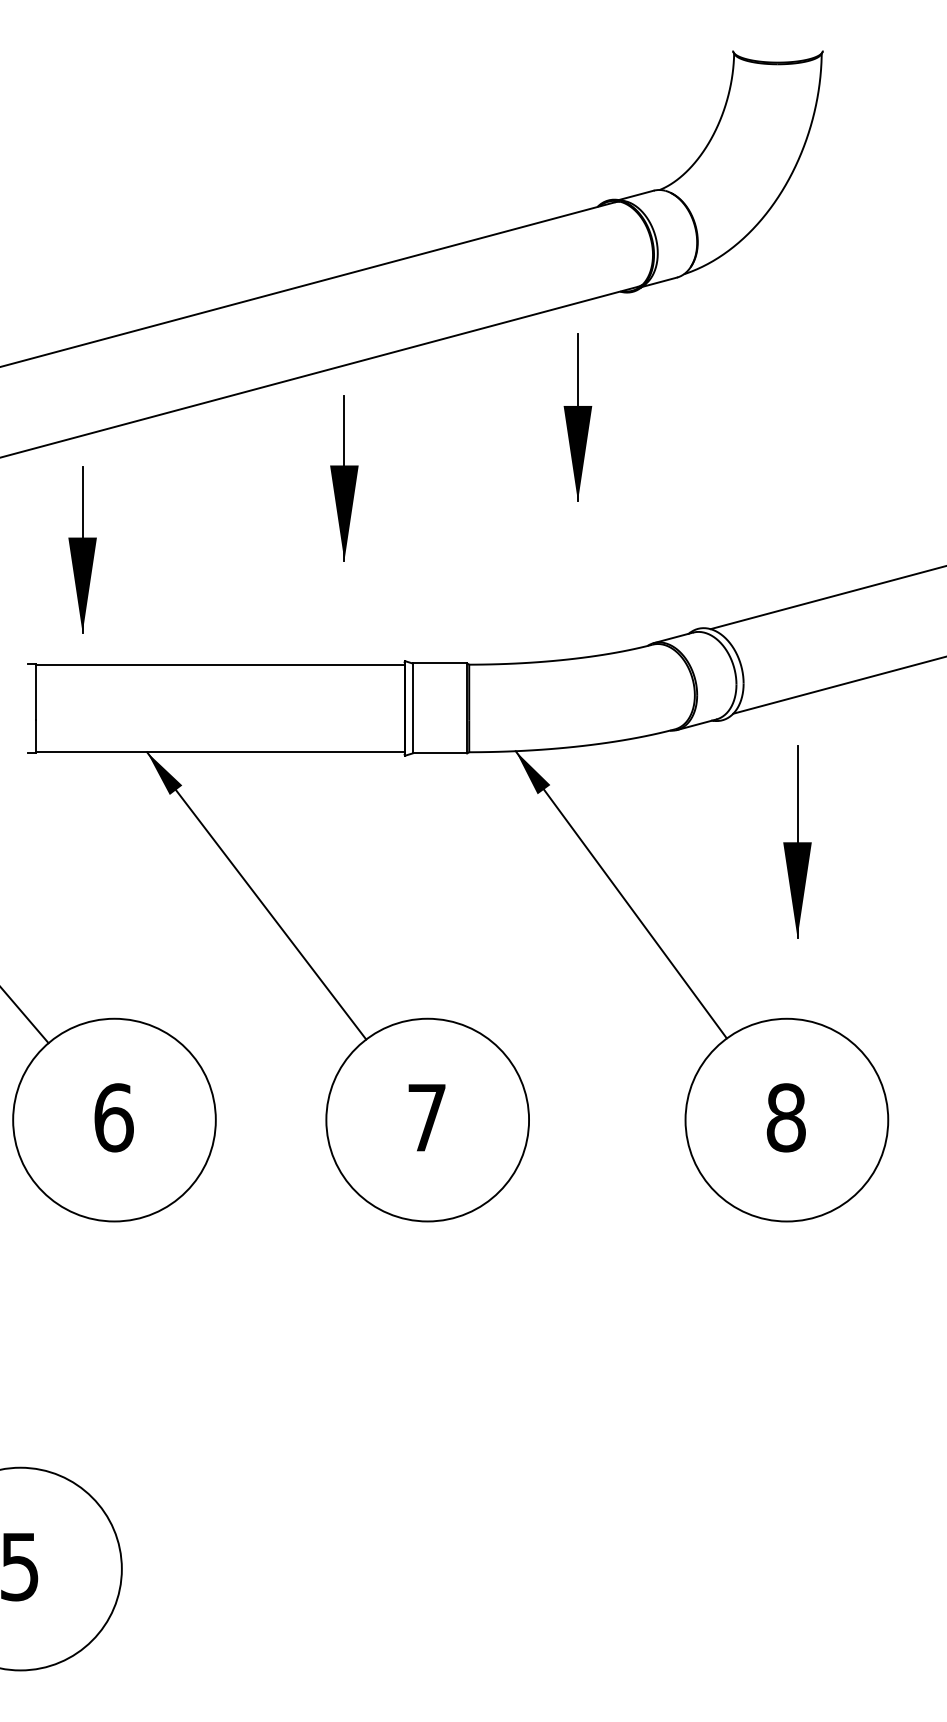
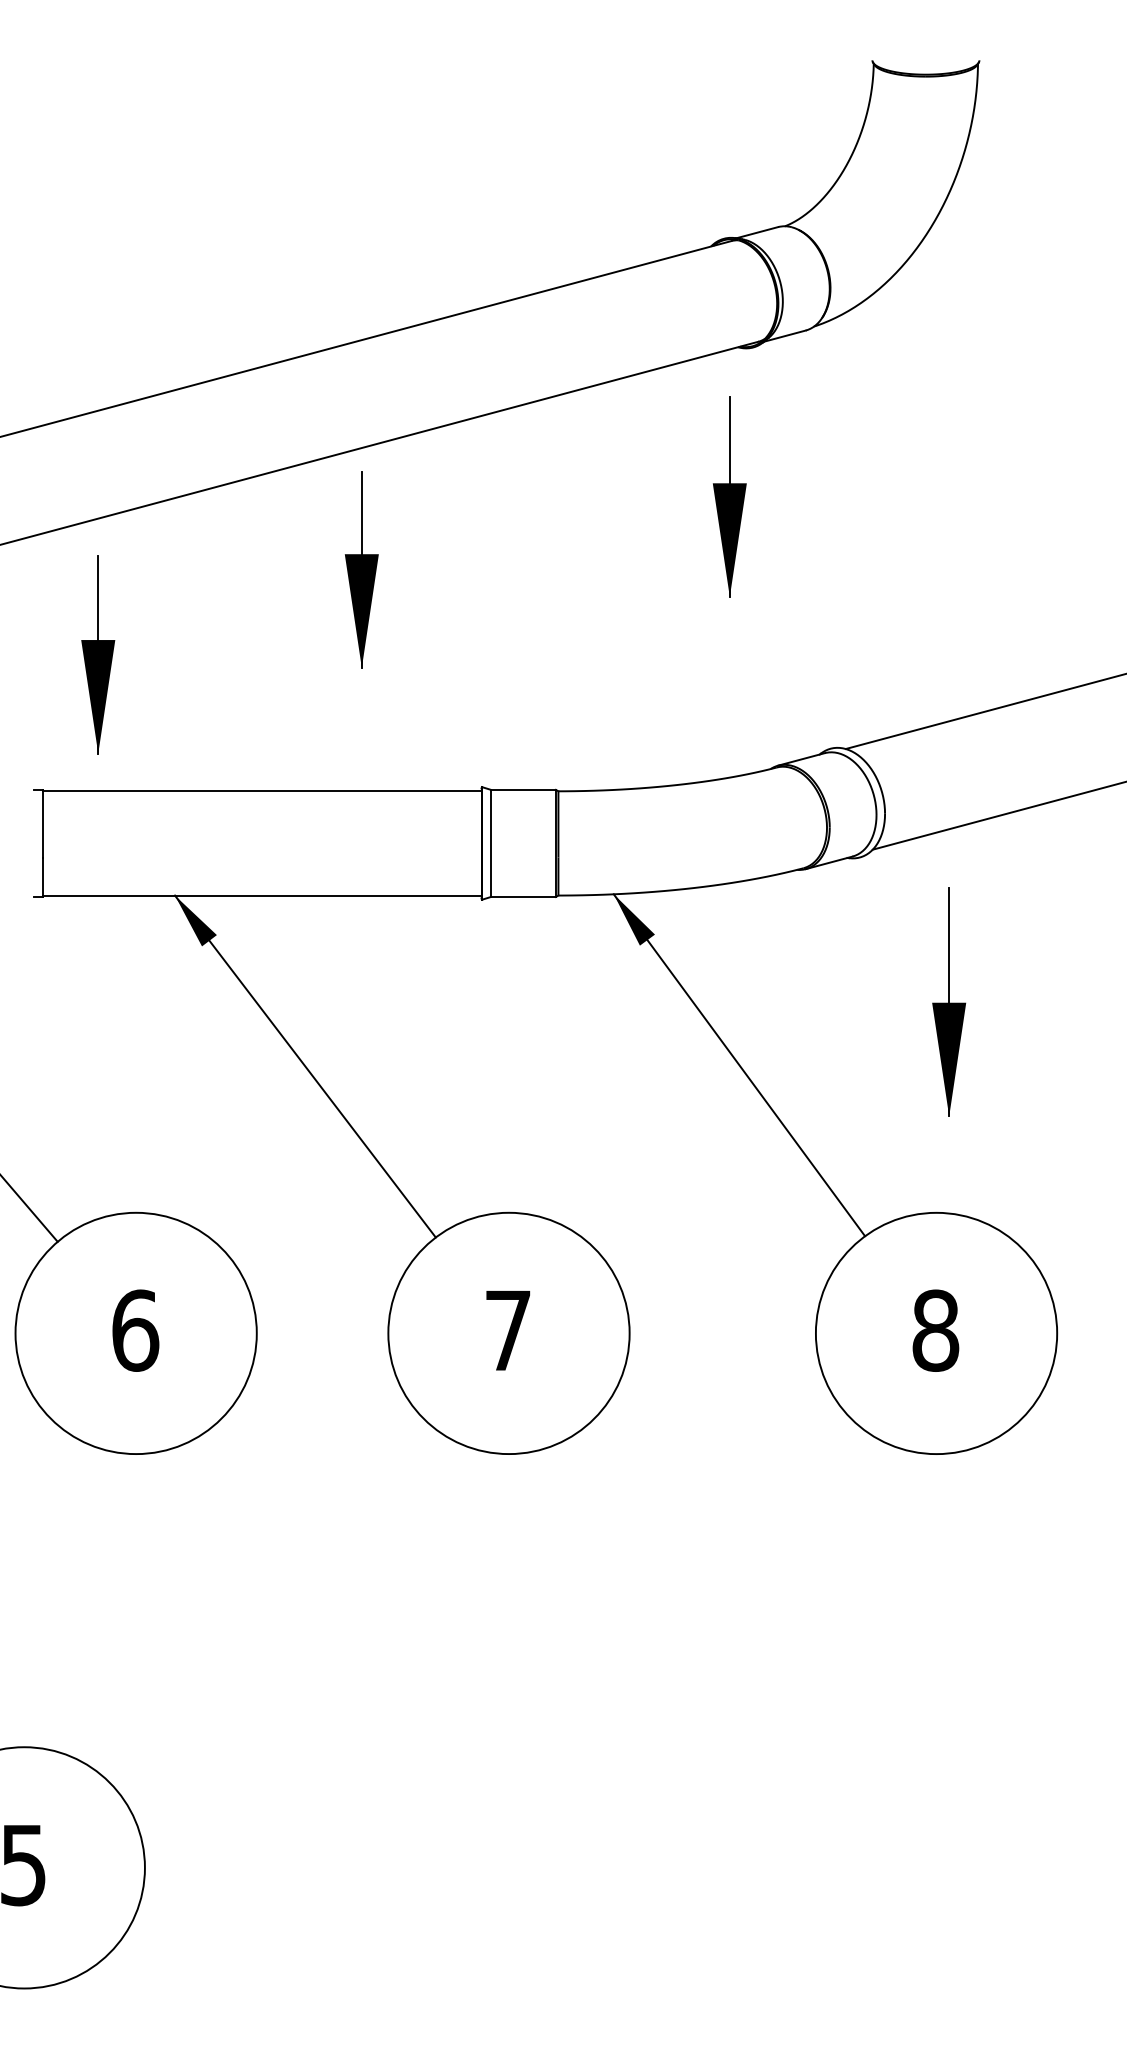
part: (577, 417) -> (729, 496), moved
part: (344, 478) -> (361, 569), moved

